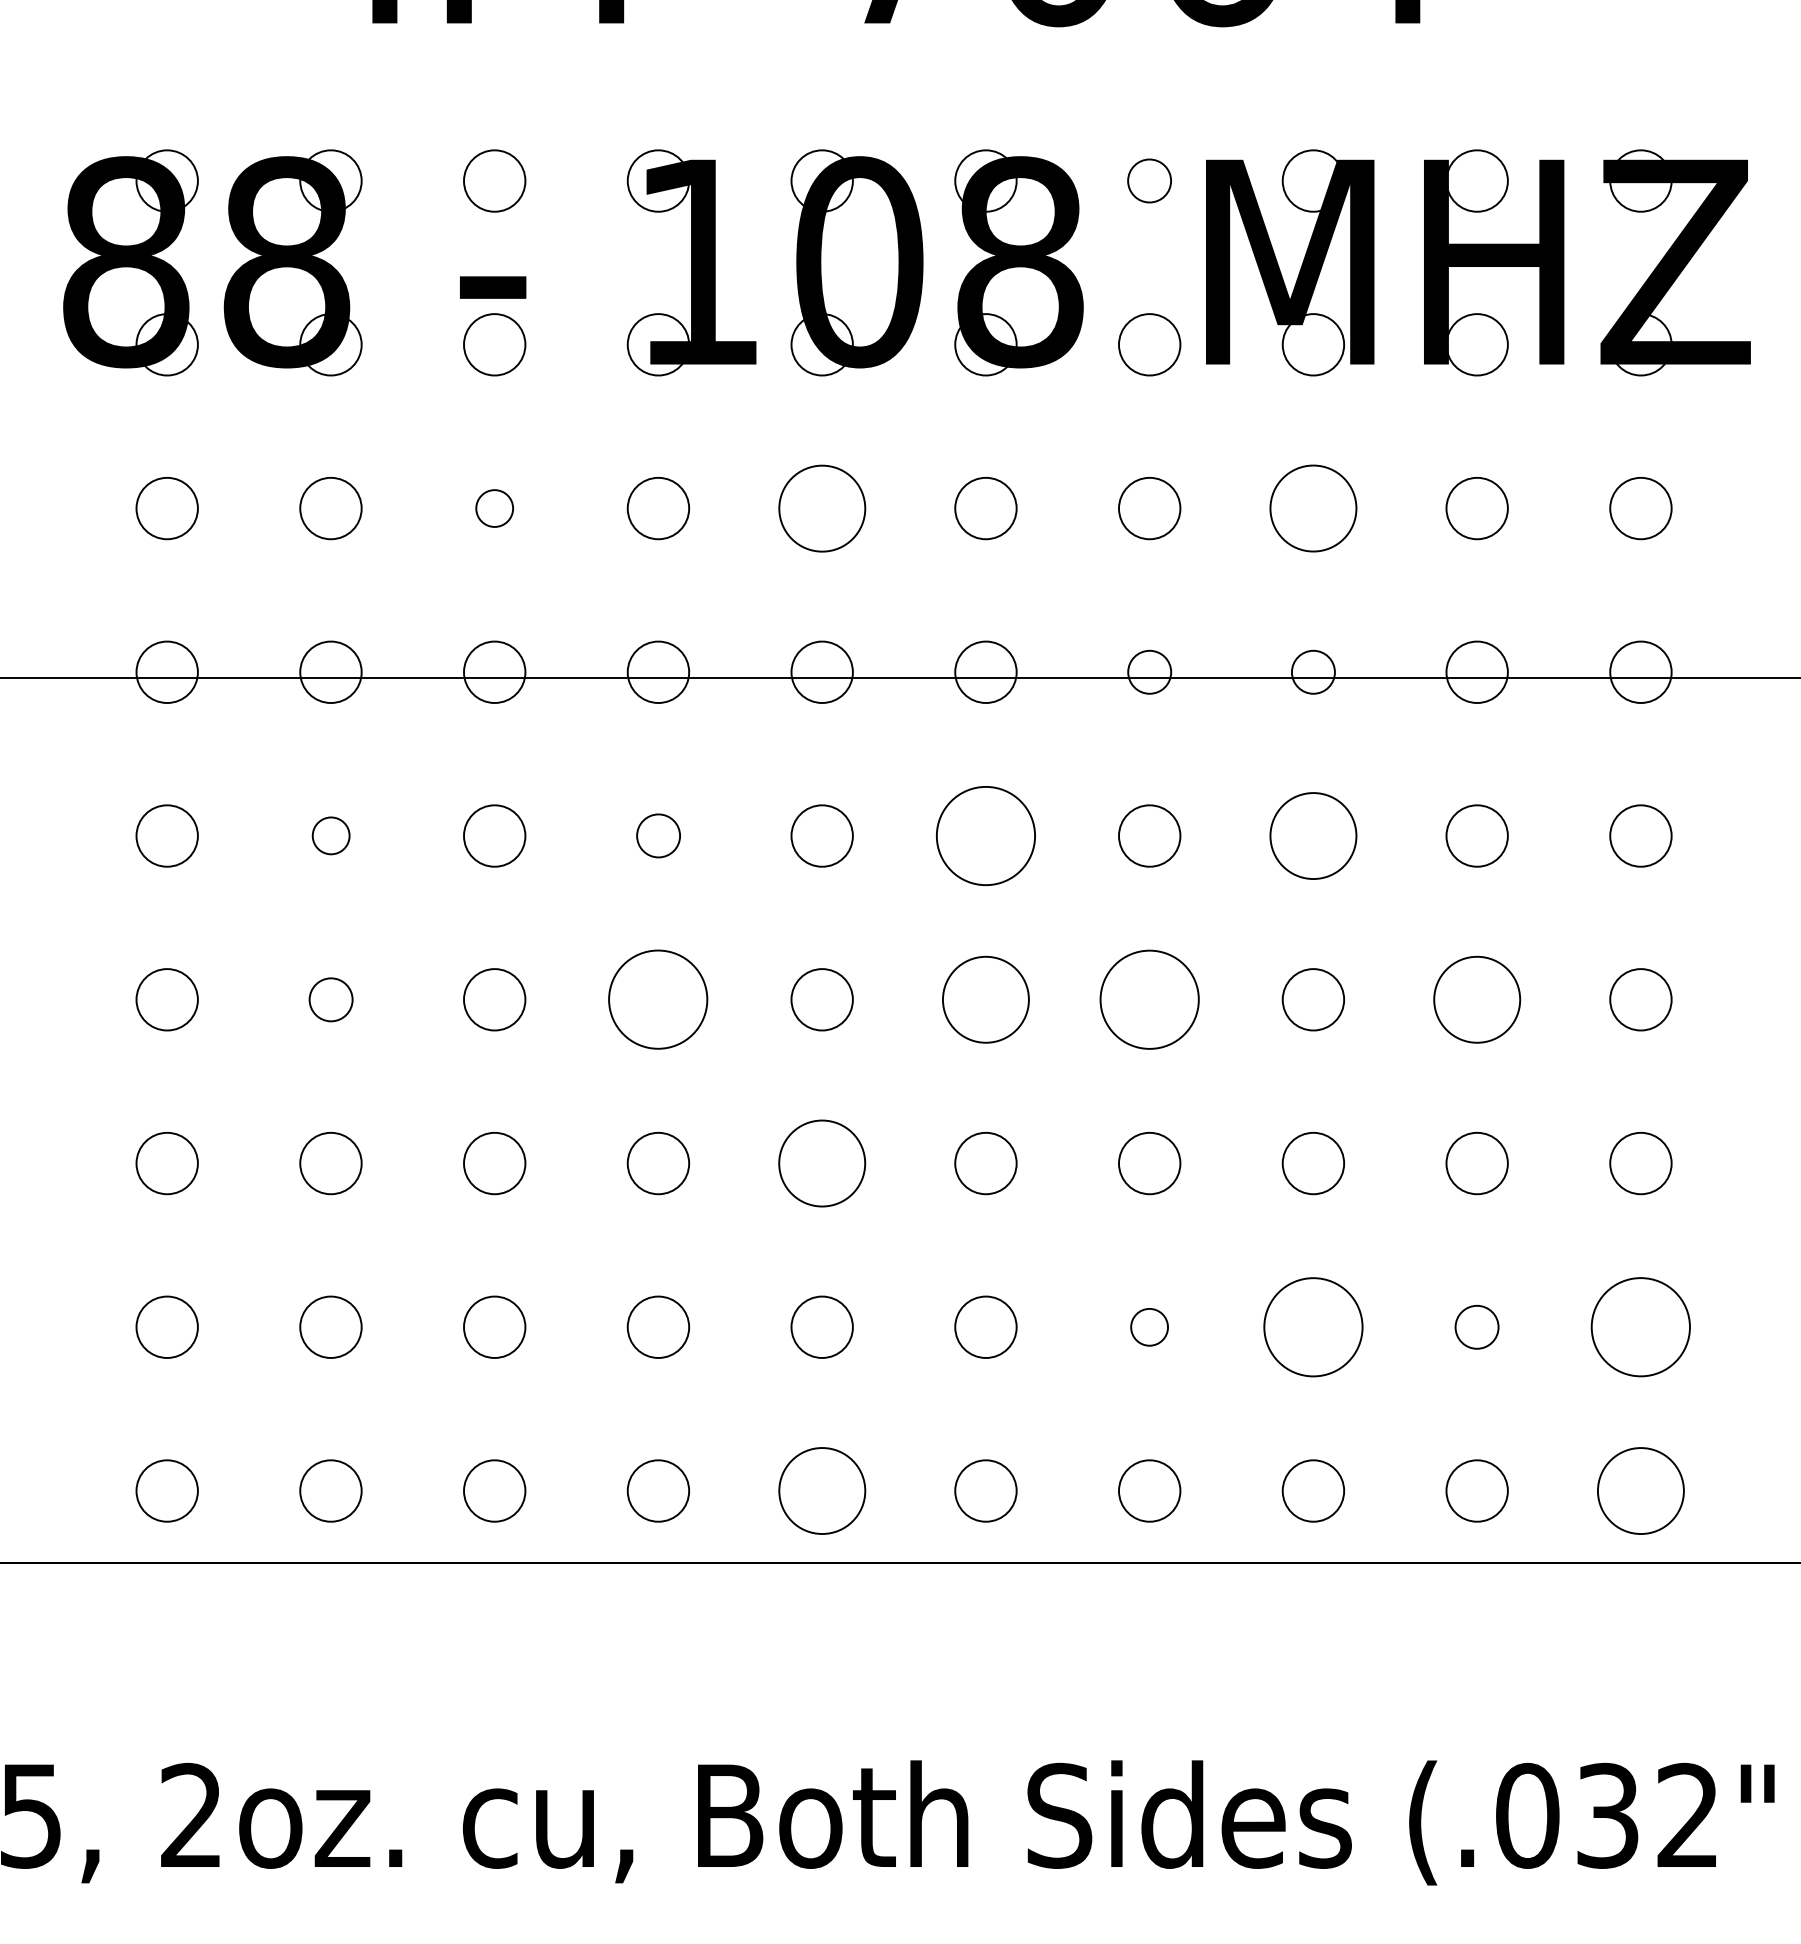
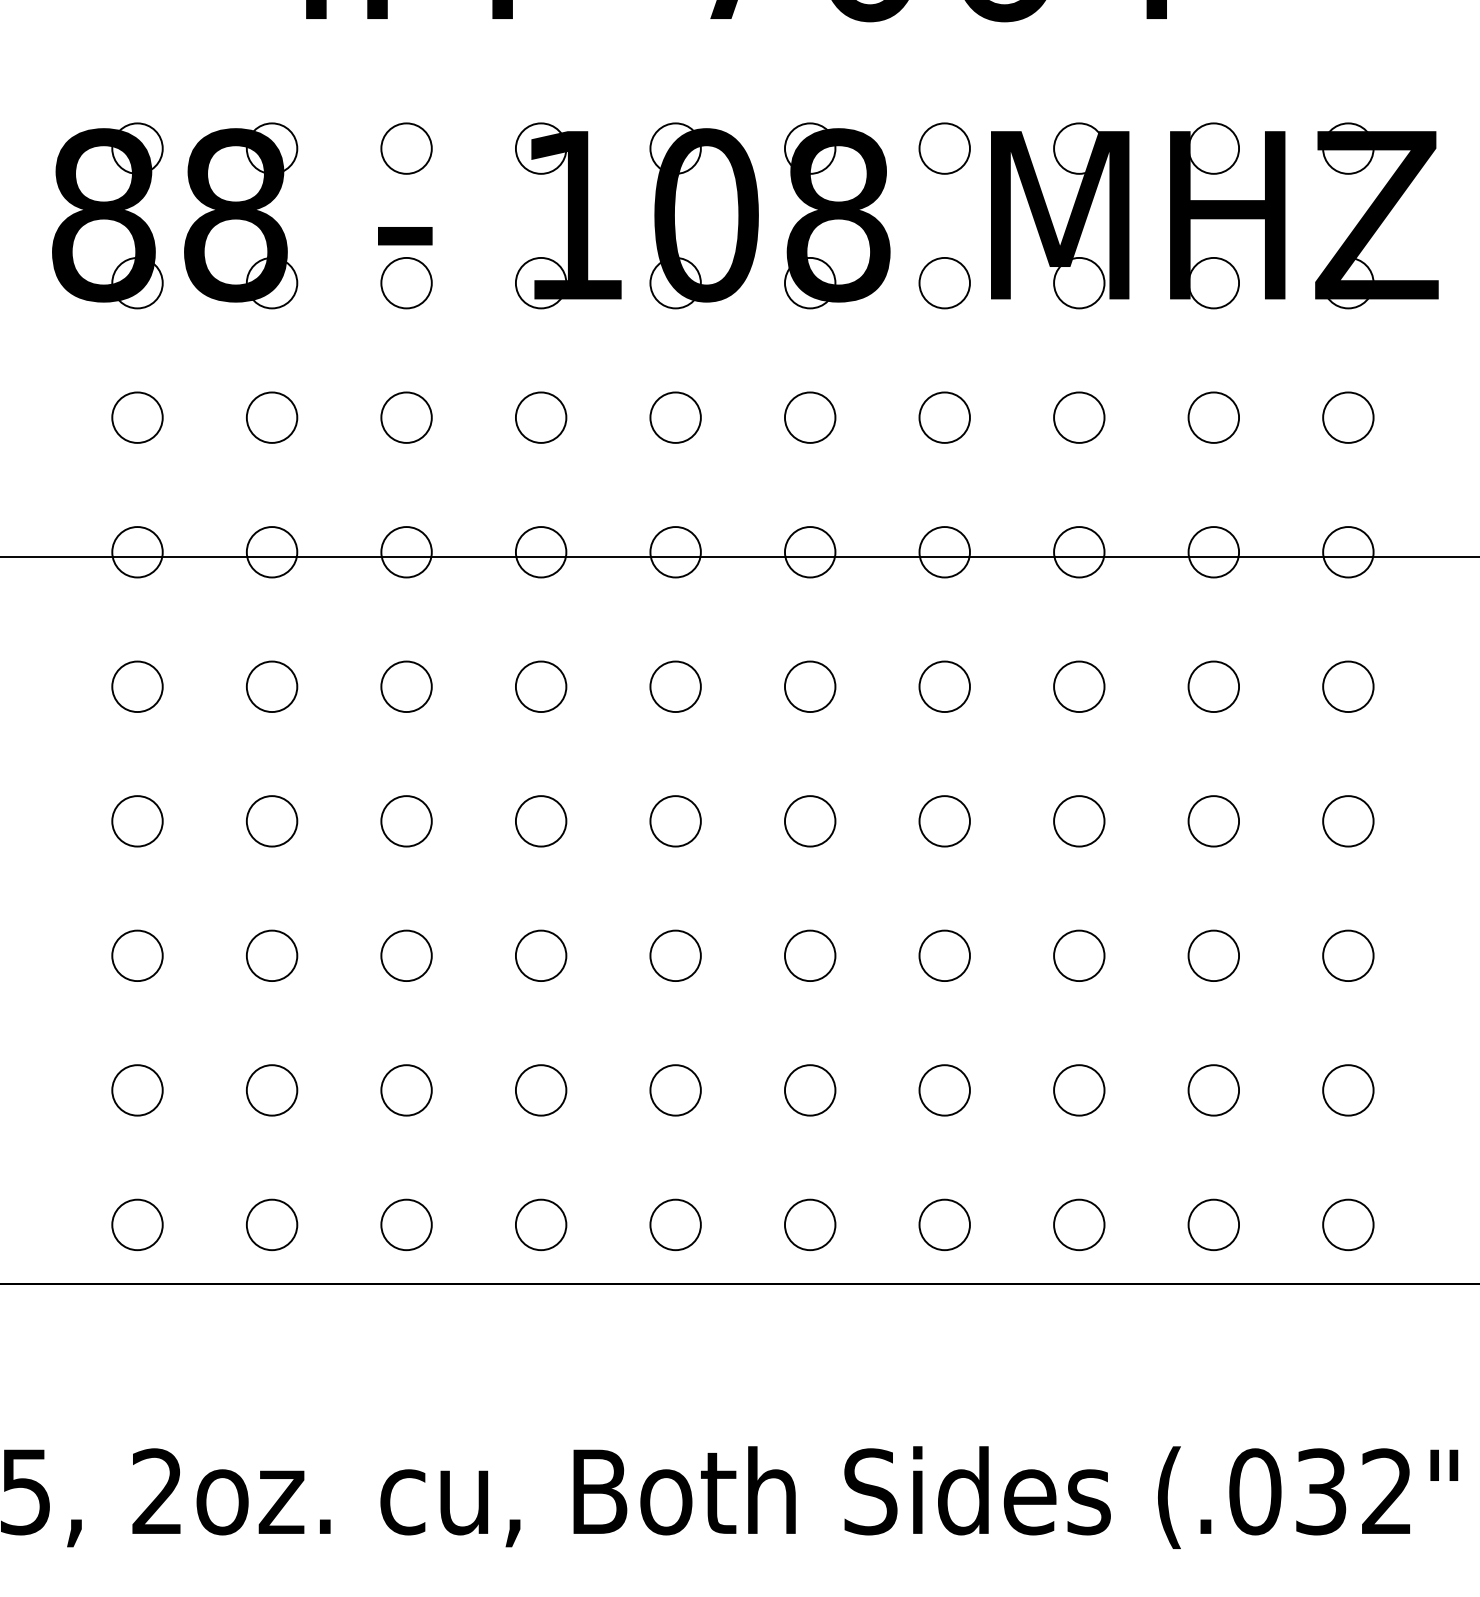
circle: (1149, 180) -> (944, 148), size x1.43
circle: (494, 508) -> (406, 417), size x1.67
circle: (821, 508) -> (675, 417), size x0.71
circle: (1313, 508) -> (1079, 417), size x0.71
circle: (1149, 672) -> (944, 552), size x1.43
circle: (1313, 672) -> (1079, 552), size x1.43
circle: (331, 835) -> (272, 686), size x1.67
circle: (658, 835) -> (541, 686), size x1.43
circle: (985, 835) -> (809, 686), size x0.62
circle: (1313, 835) -> (1079, 686), size x0.71
circle: (331, 999) -> (272, 821), size x1.43
circle: (658, 999) -> (541, 821), size x0.62
circle: (985, 999) -> (809, 821), size x0.71
circle: (1149, 999) -> (944, 821), size x0.62
circle: (1476, 999) -> (1213, 821), size x0.71
circle: (821, 1163) -> (675, 955), size x0.71
circle: (1149, 1327) -> (944, 1090), size x1.67
circle: (1313, 1327) -> (1079, 1090), size x0.62
circle: (1476, 1327) -> (1213, 1090), size x1.43
circle: (1641, 1327) -> (1348, 1090), size x0.62
circle: (821, 1490) -> (675, 1224), size x0.71
circle: (1641, 1490) -> (1348, 1224), size x0.71

